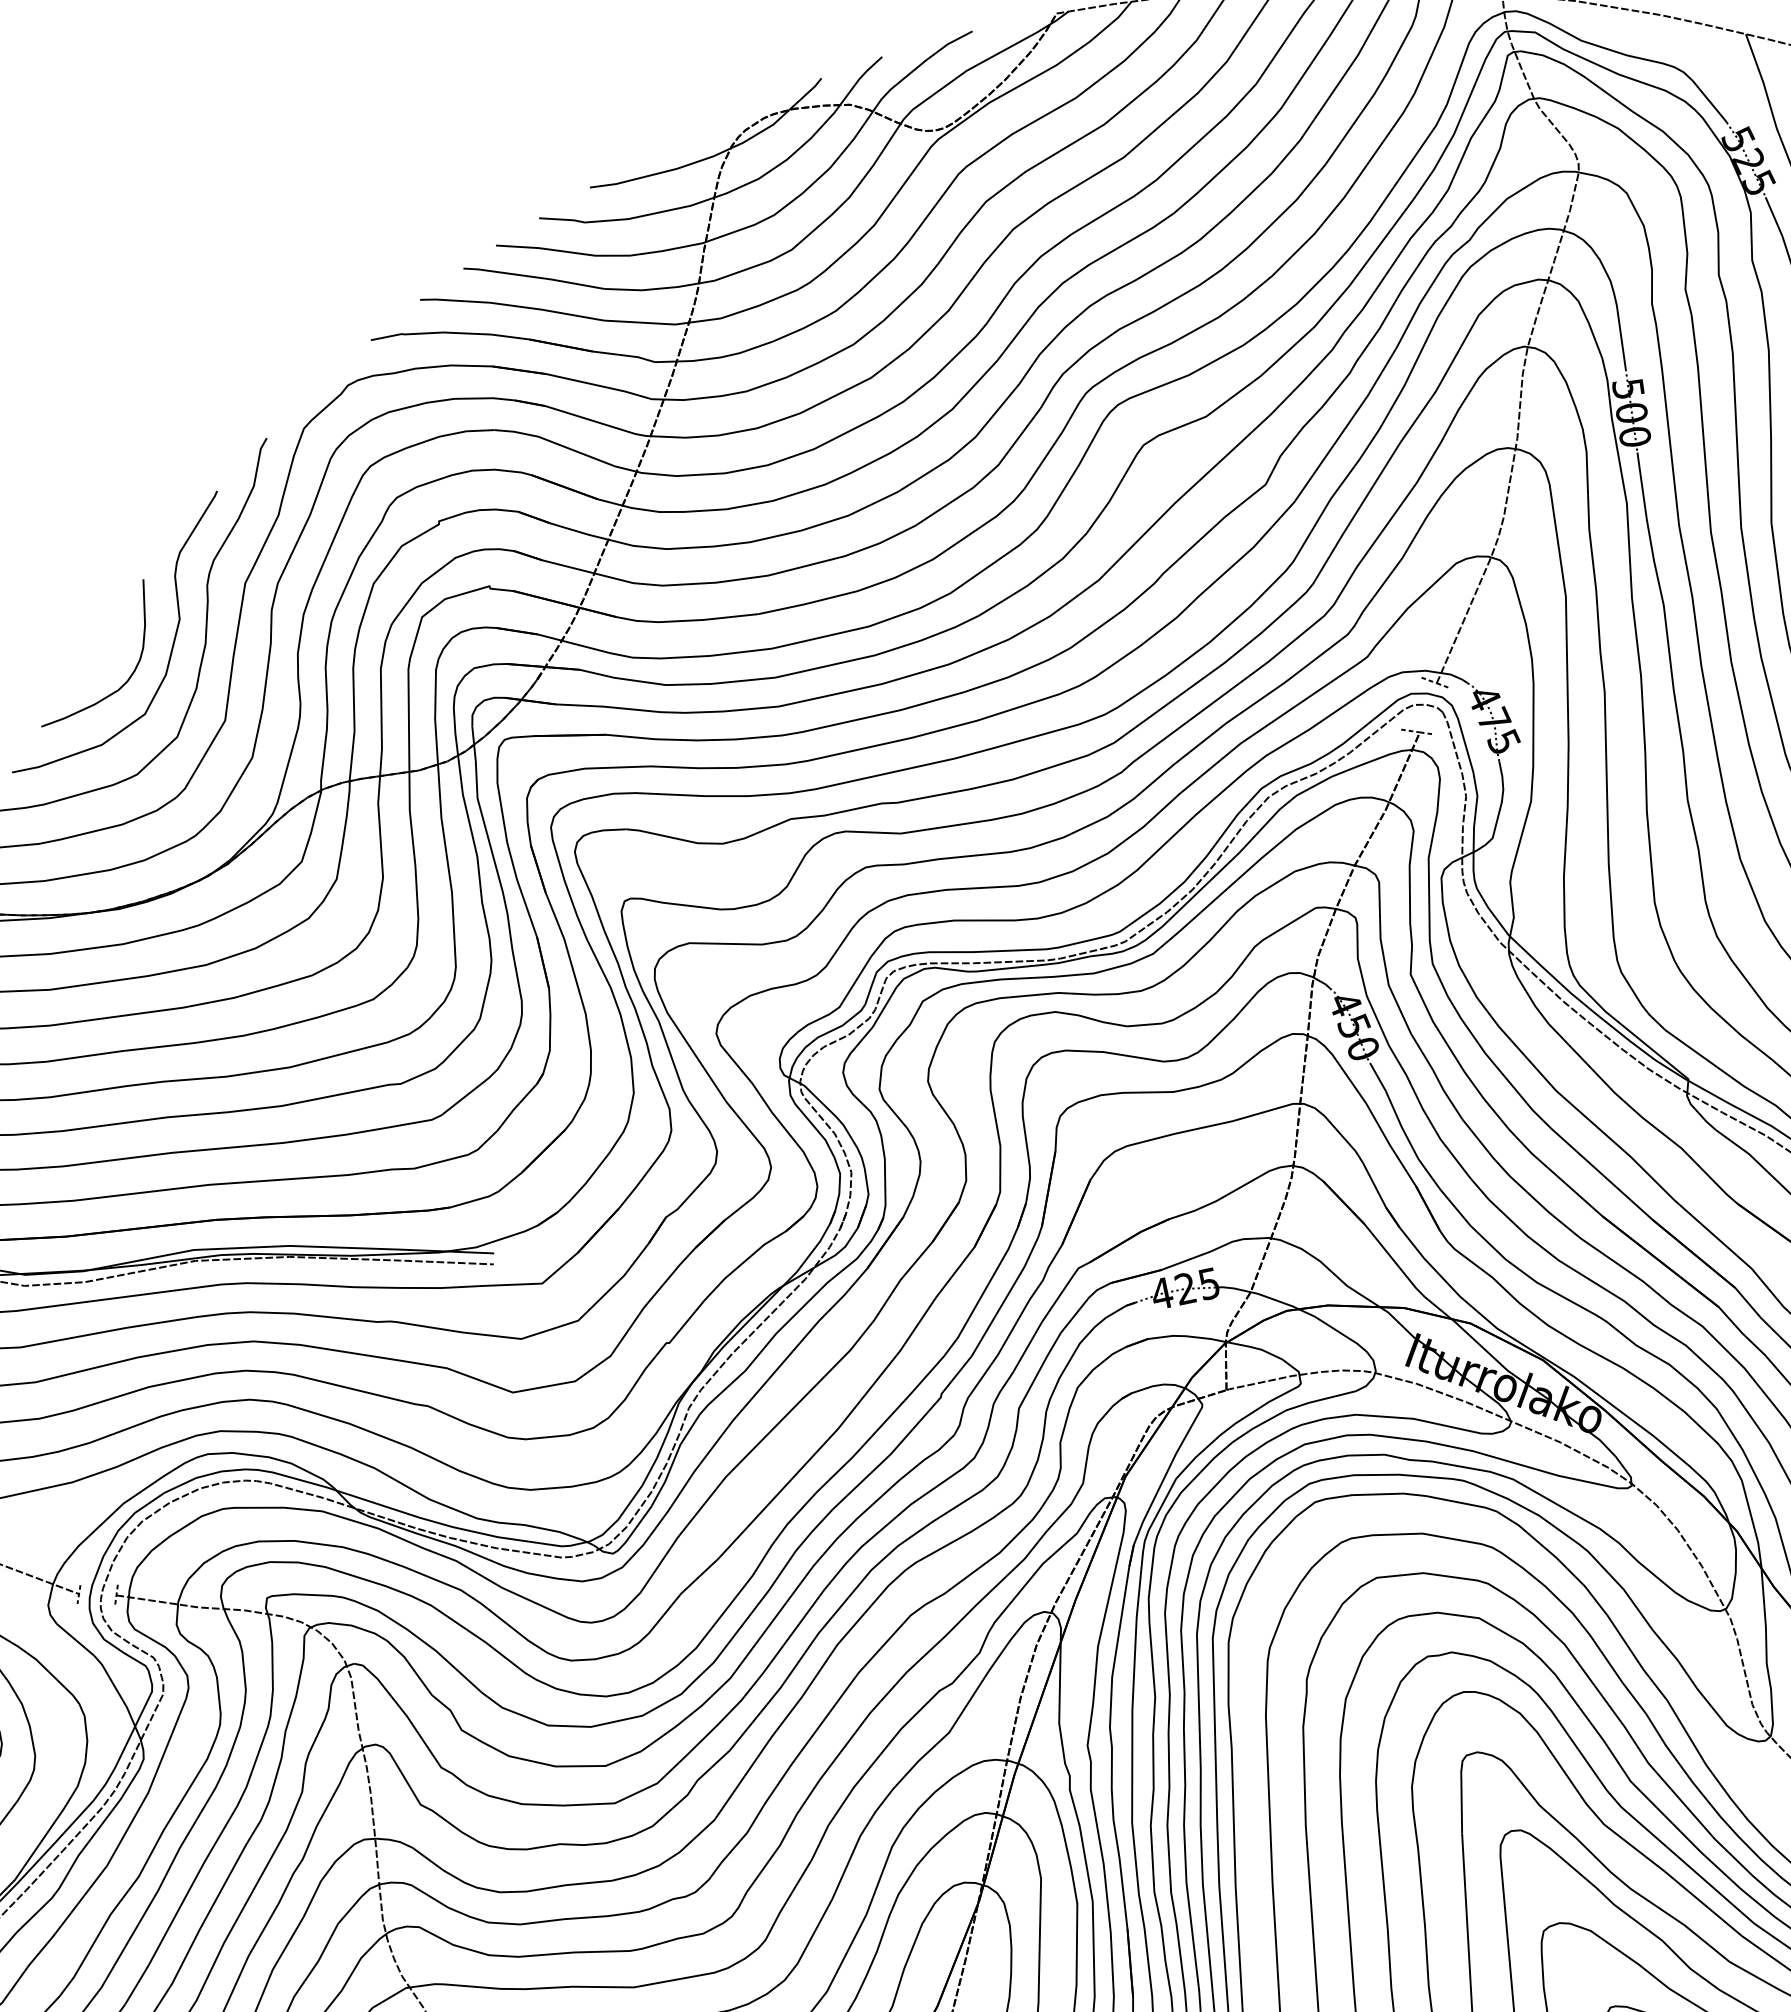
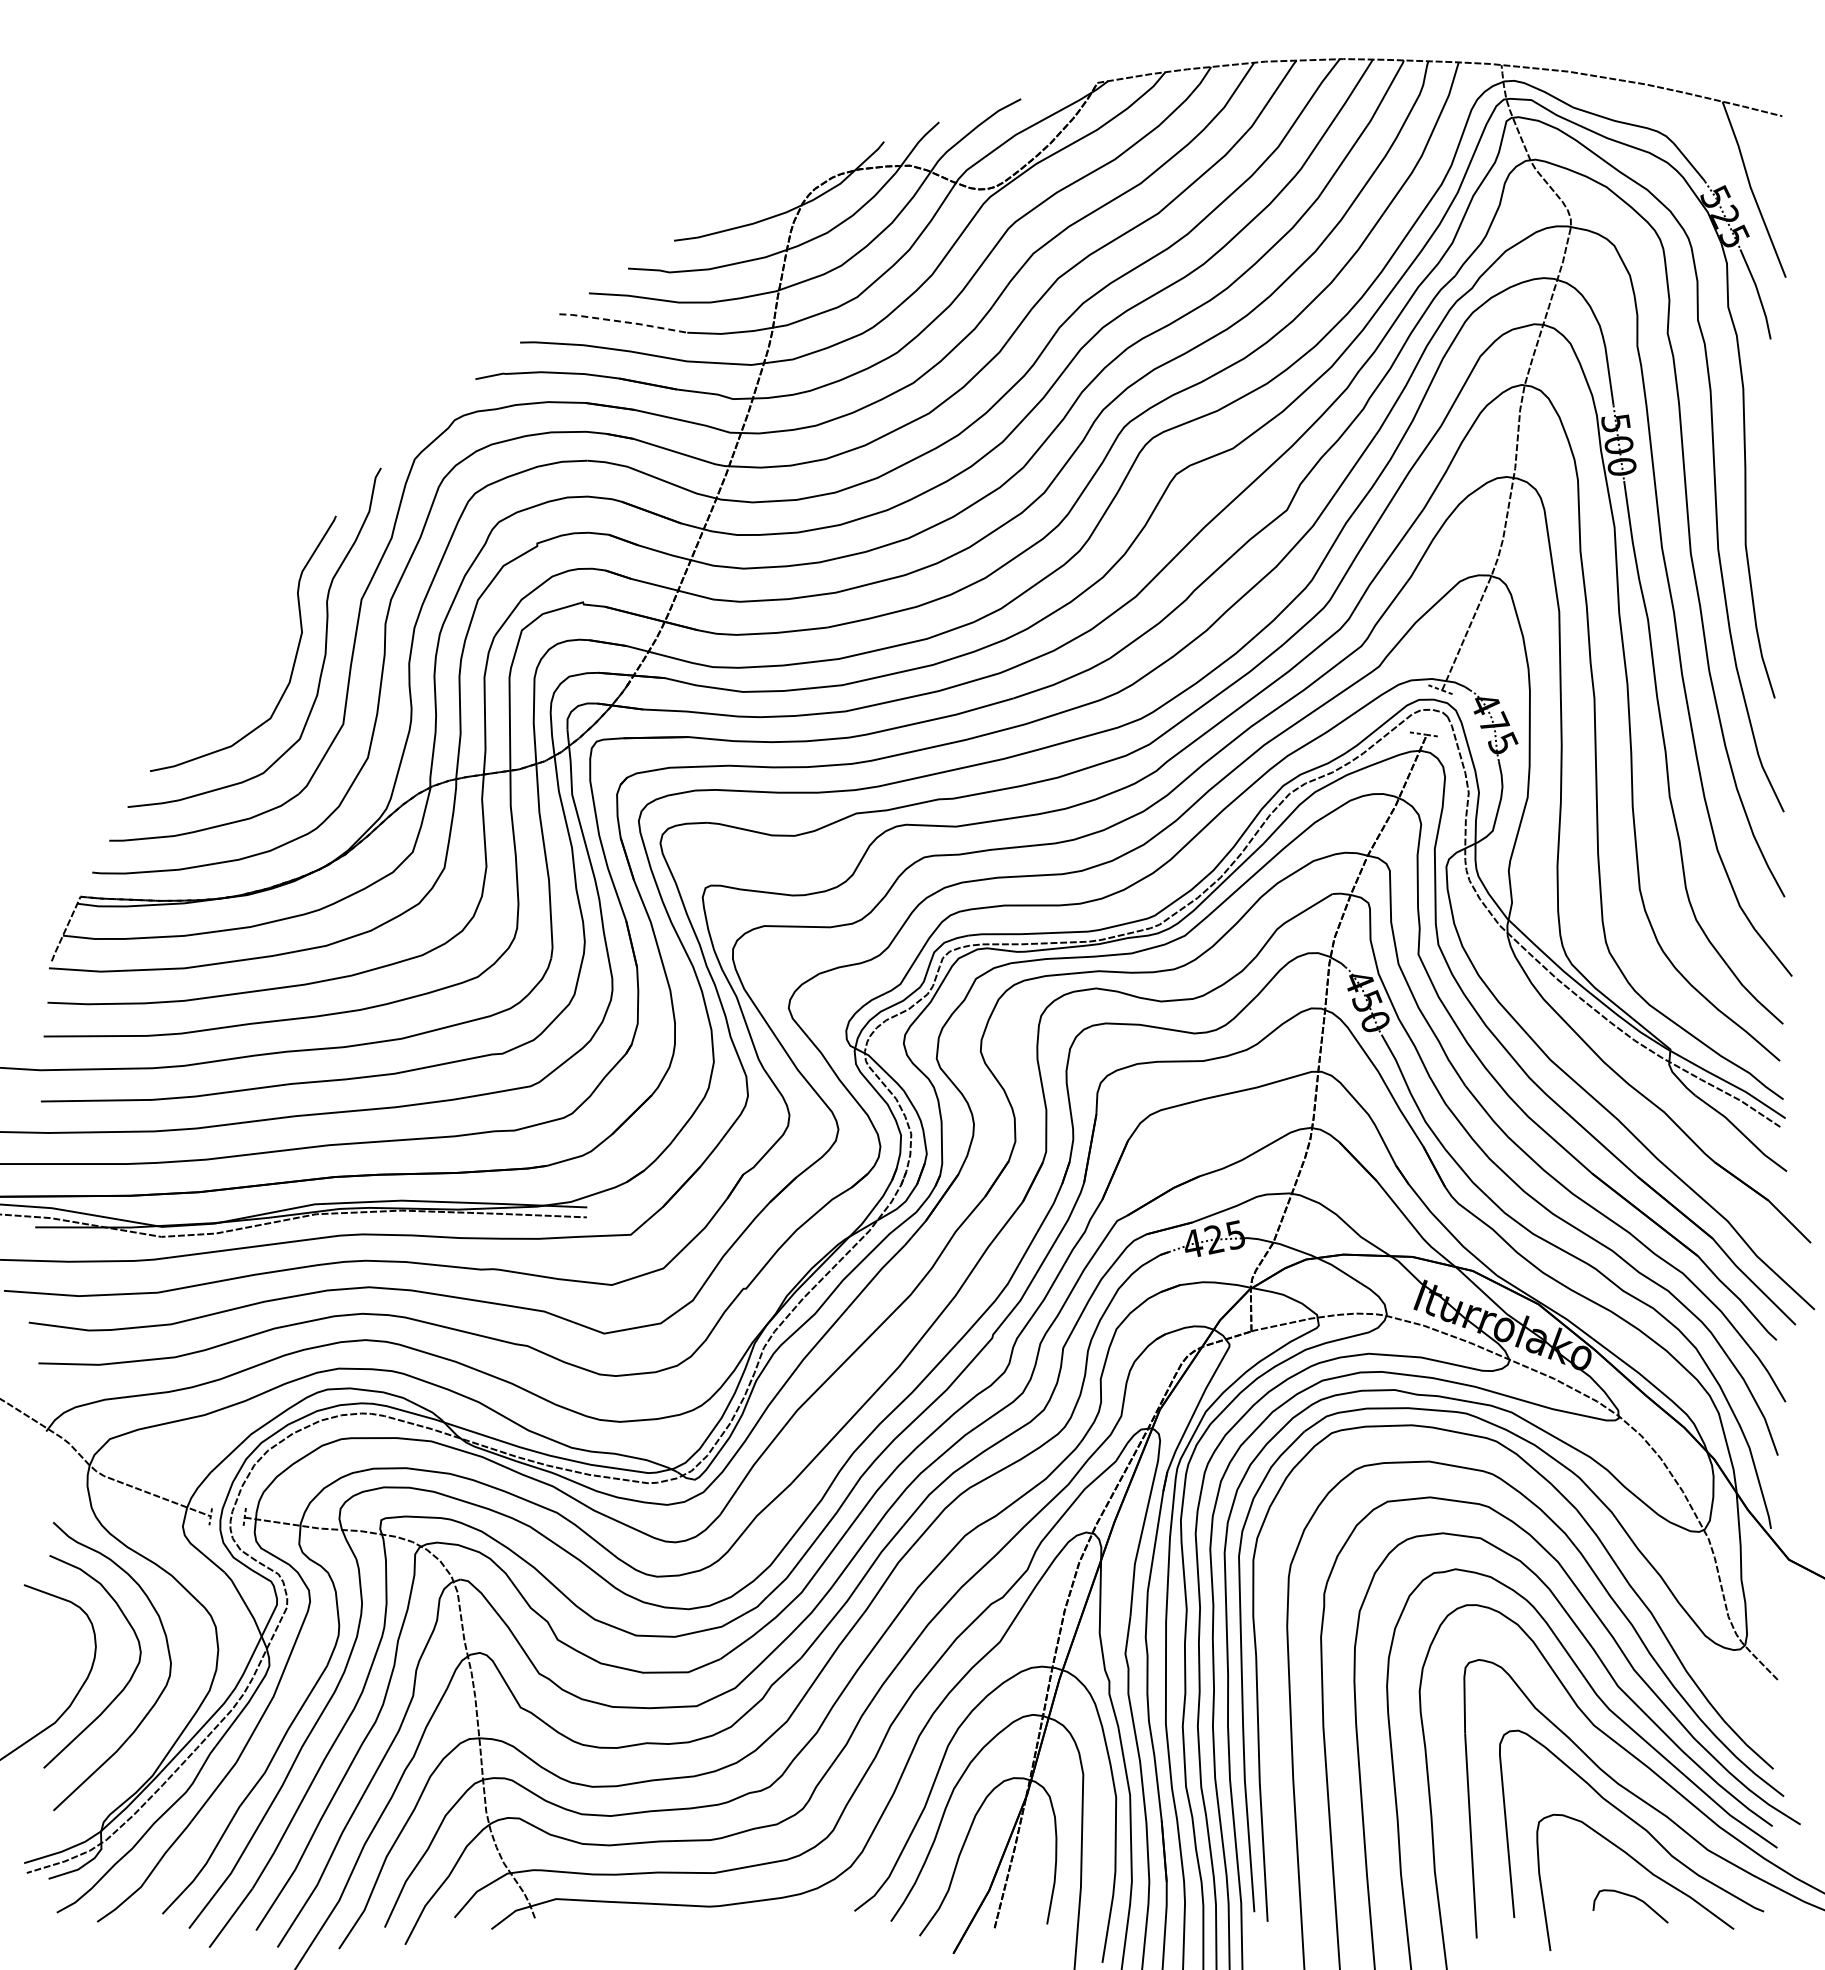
line: (534, 276) -> (623, 321), solid -> dashed
curve: (128, 677) -> (255, 685), removed

